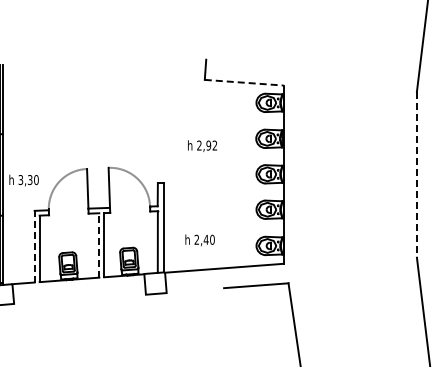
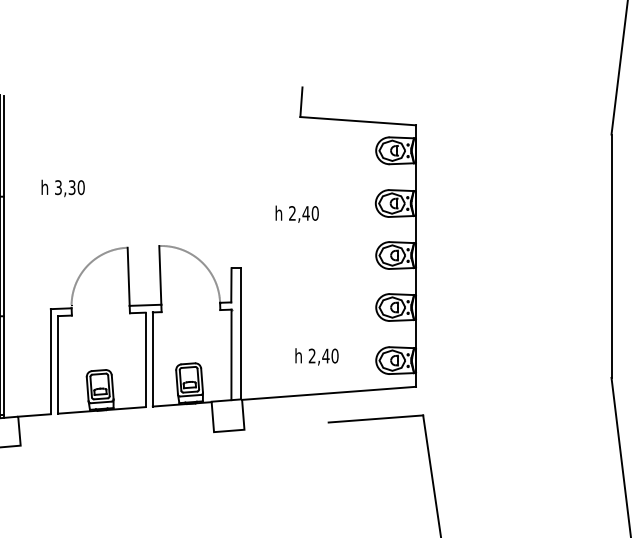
line: (244, 82) -> (358, 120), dashed -> solid
text: (211, 145) -> (310, 213), 2,92 -> 2,40
line: (416, 174) -> (610, 255), dashed -> solid
text: (23, 180) -> (62, 188), moved
text: (199, 240) -> (316, 357), moved
line: (99, 244) -> (145, 358), dashed -> solid
line: (34, 246) -> (50, 361), dashed -> solid

